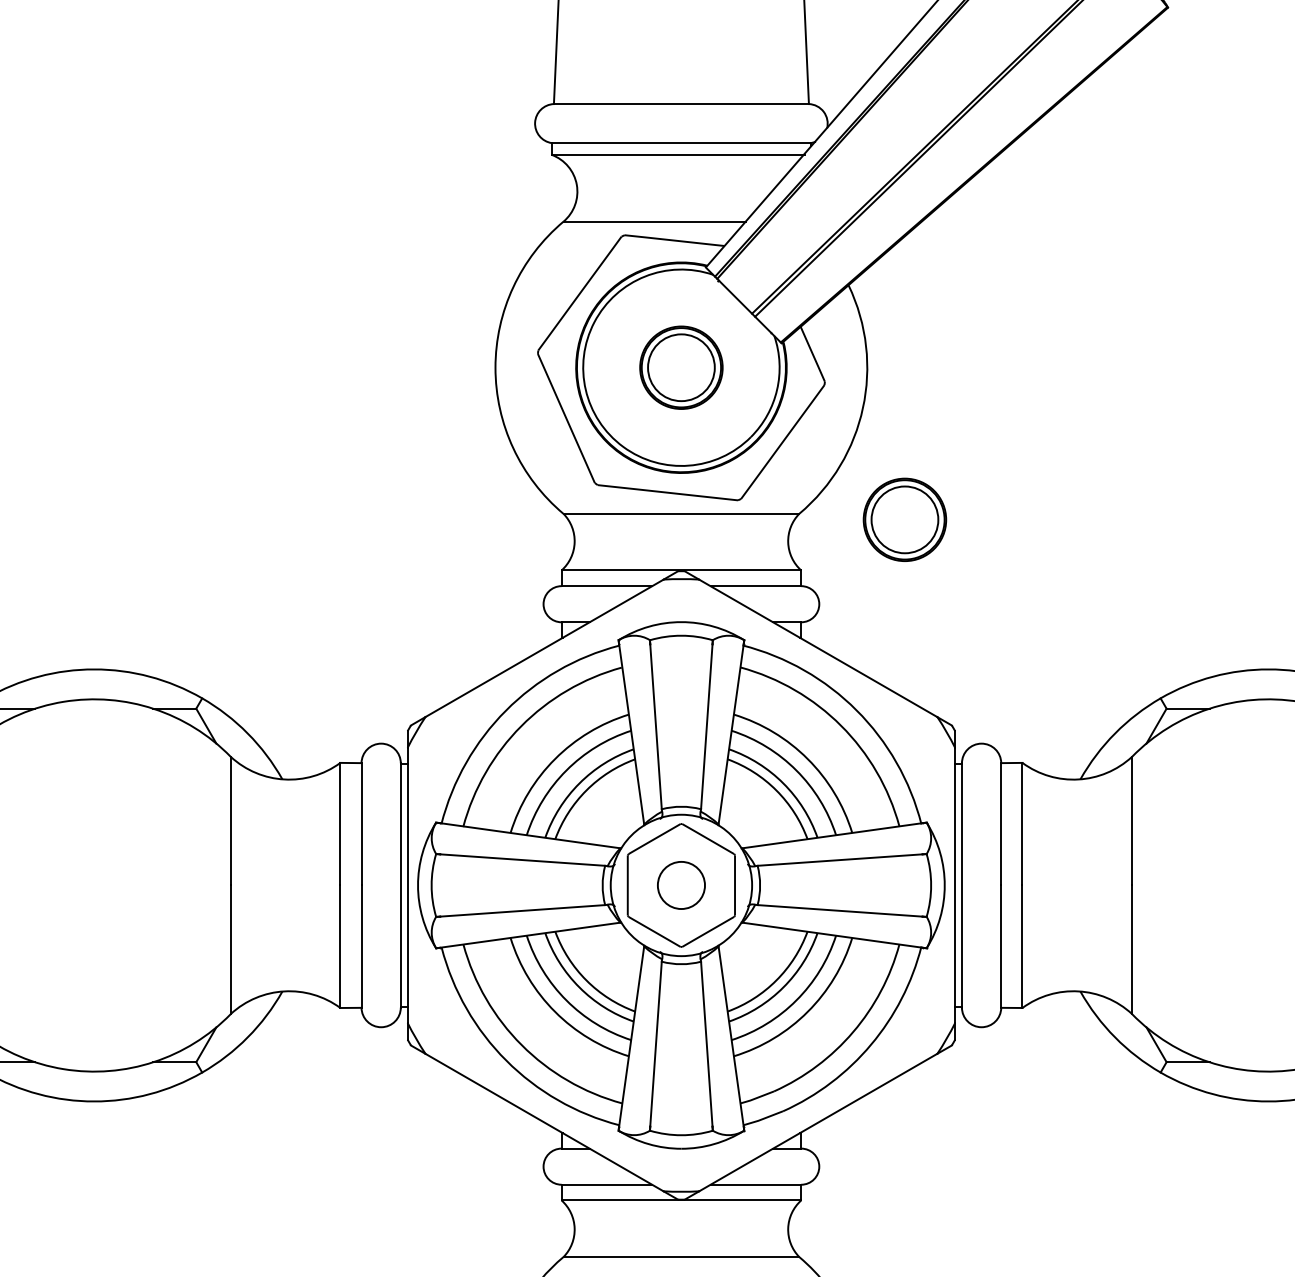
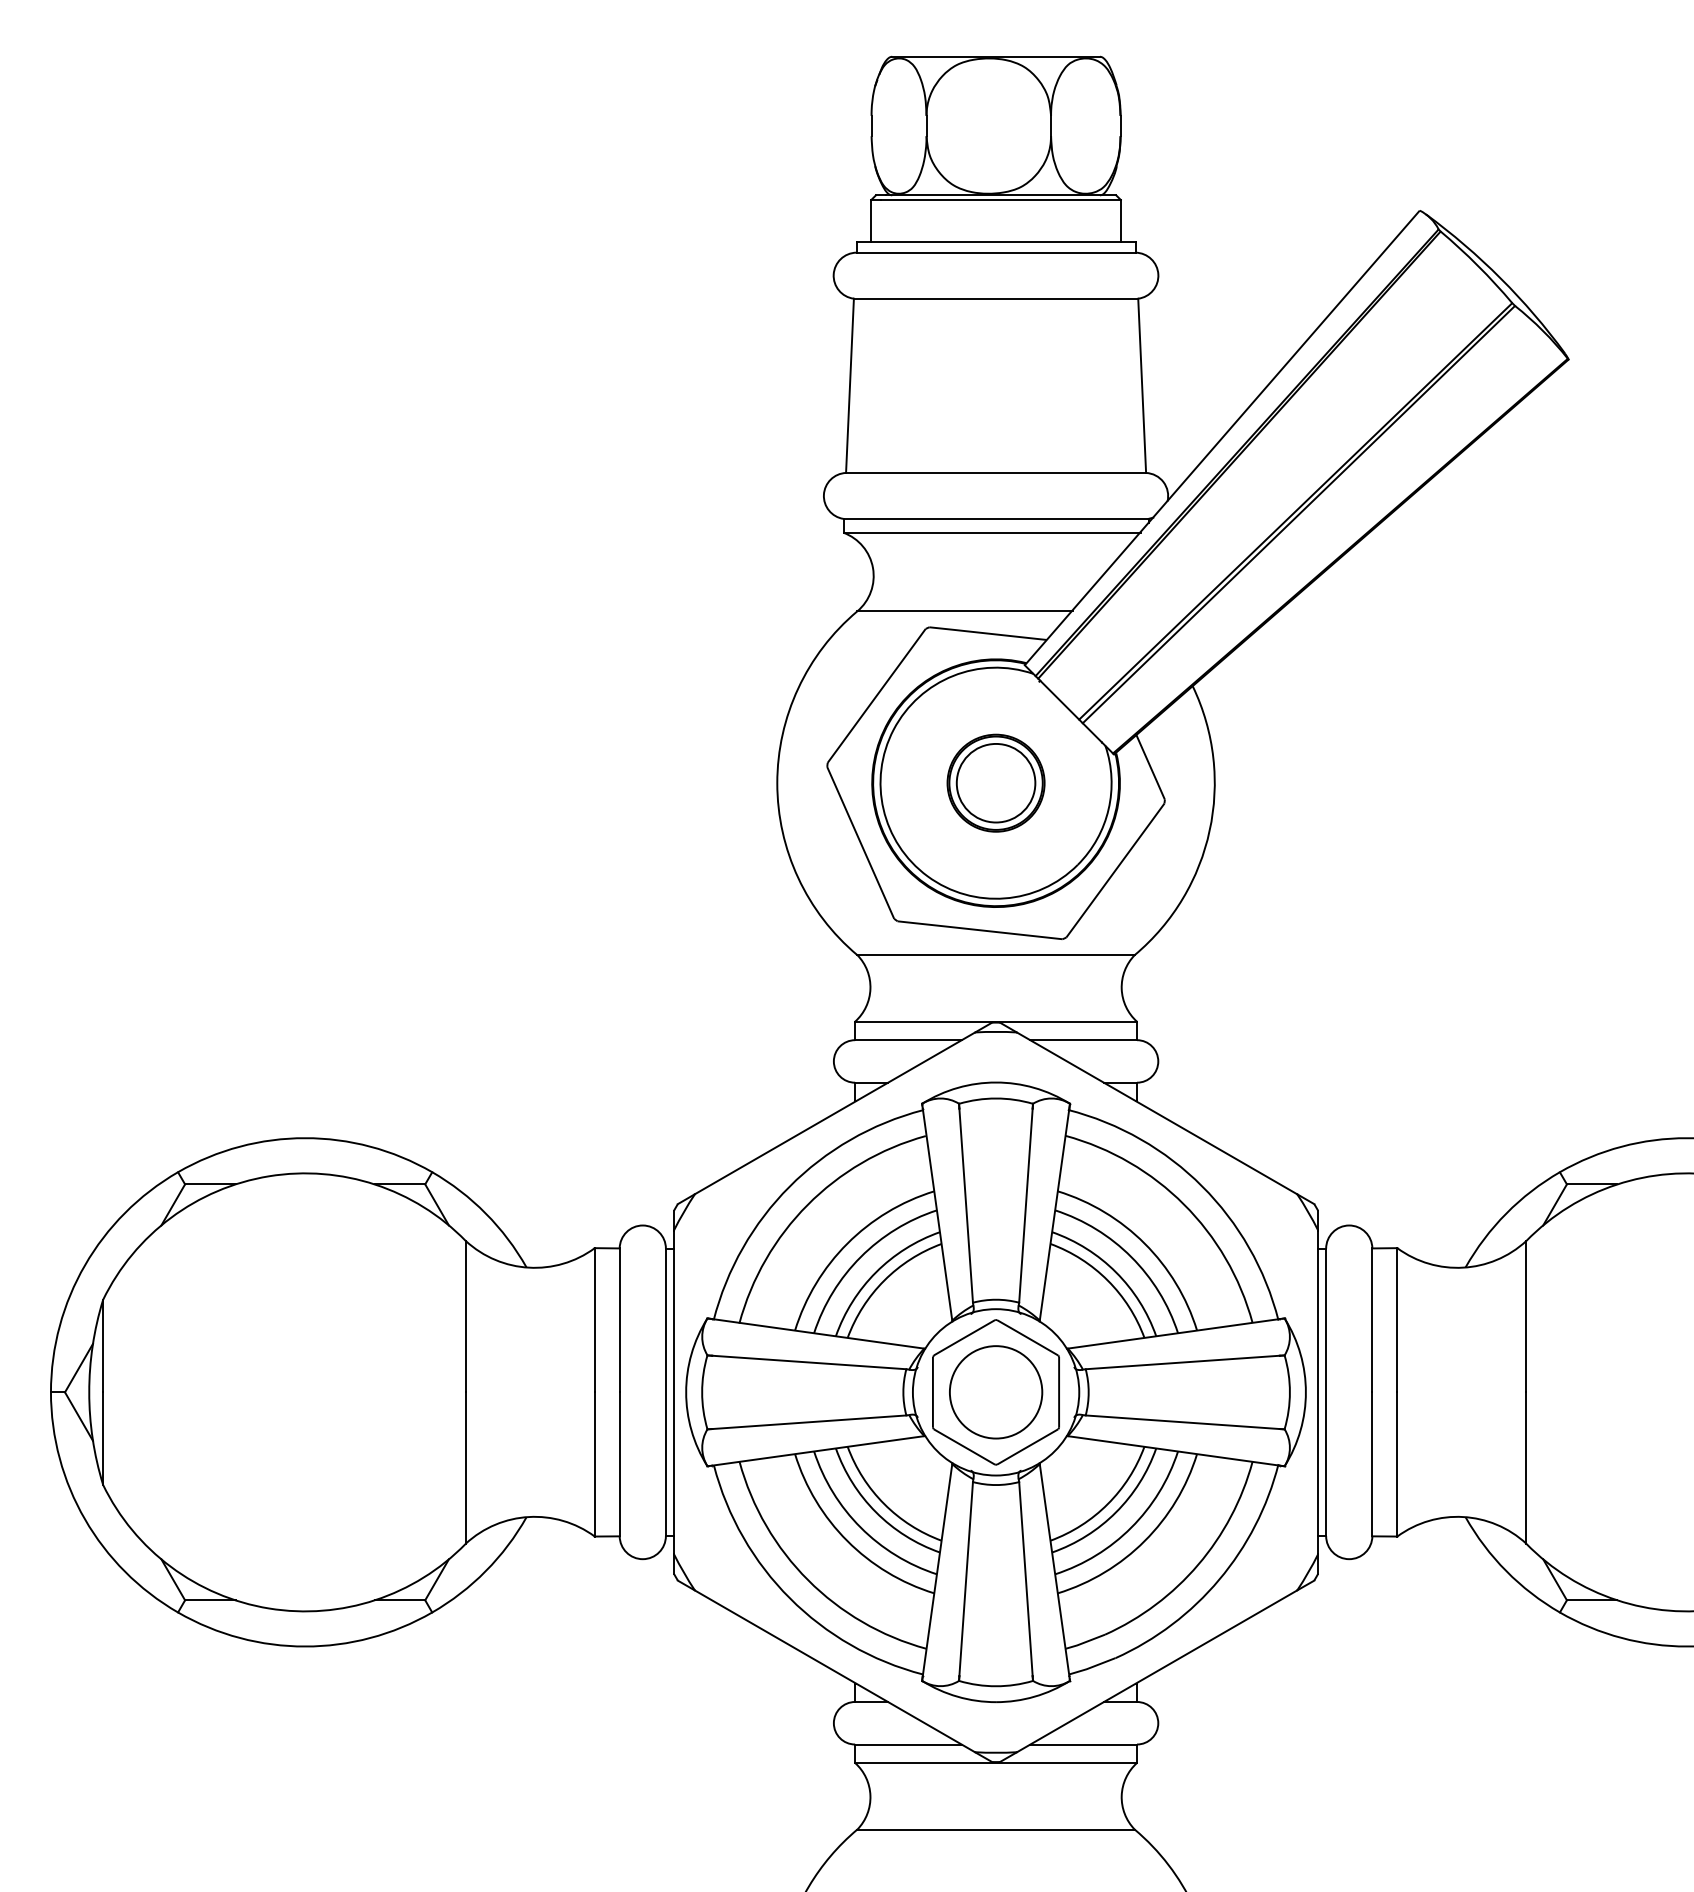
part: (904, 519) -> (1258, 961), removed
circle: (680, 885) -> (995, 1392), size x1.67

